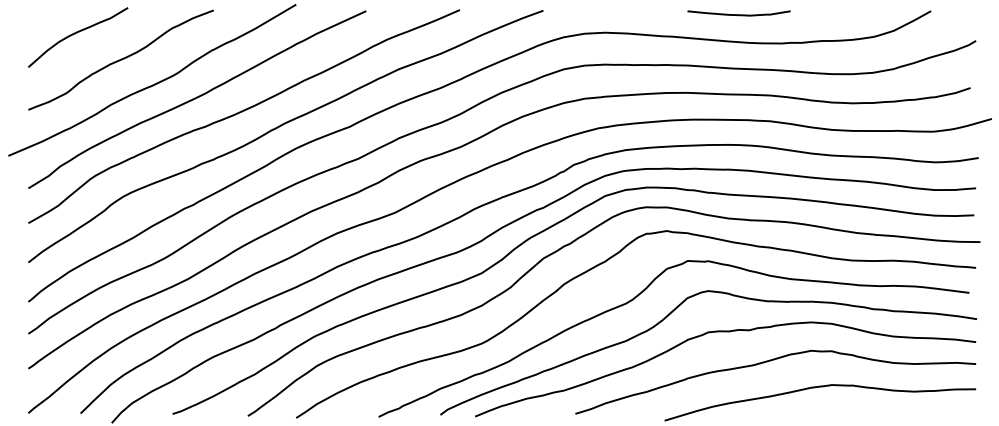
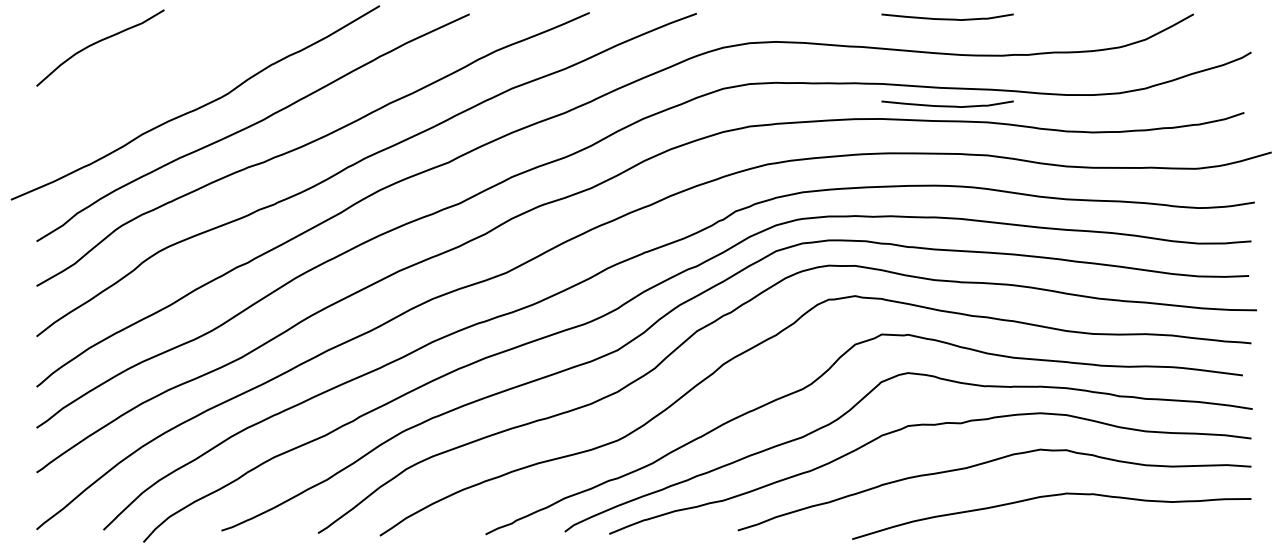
curve: (121, 59) -> (155, 76), removed
curve: (738, 82) -> (947, 105), added

